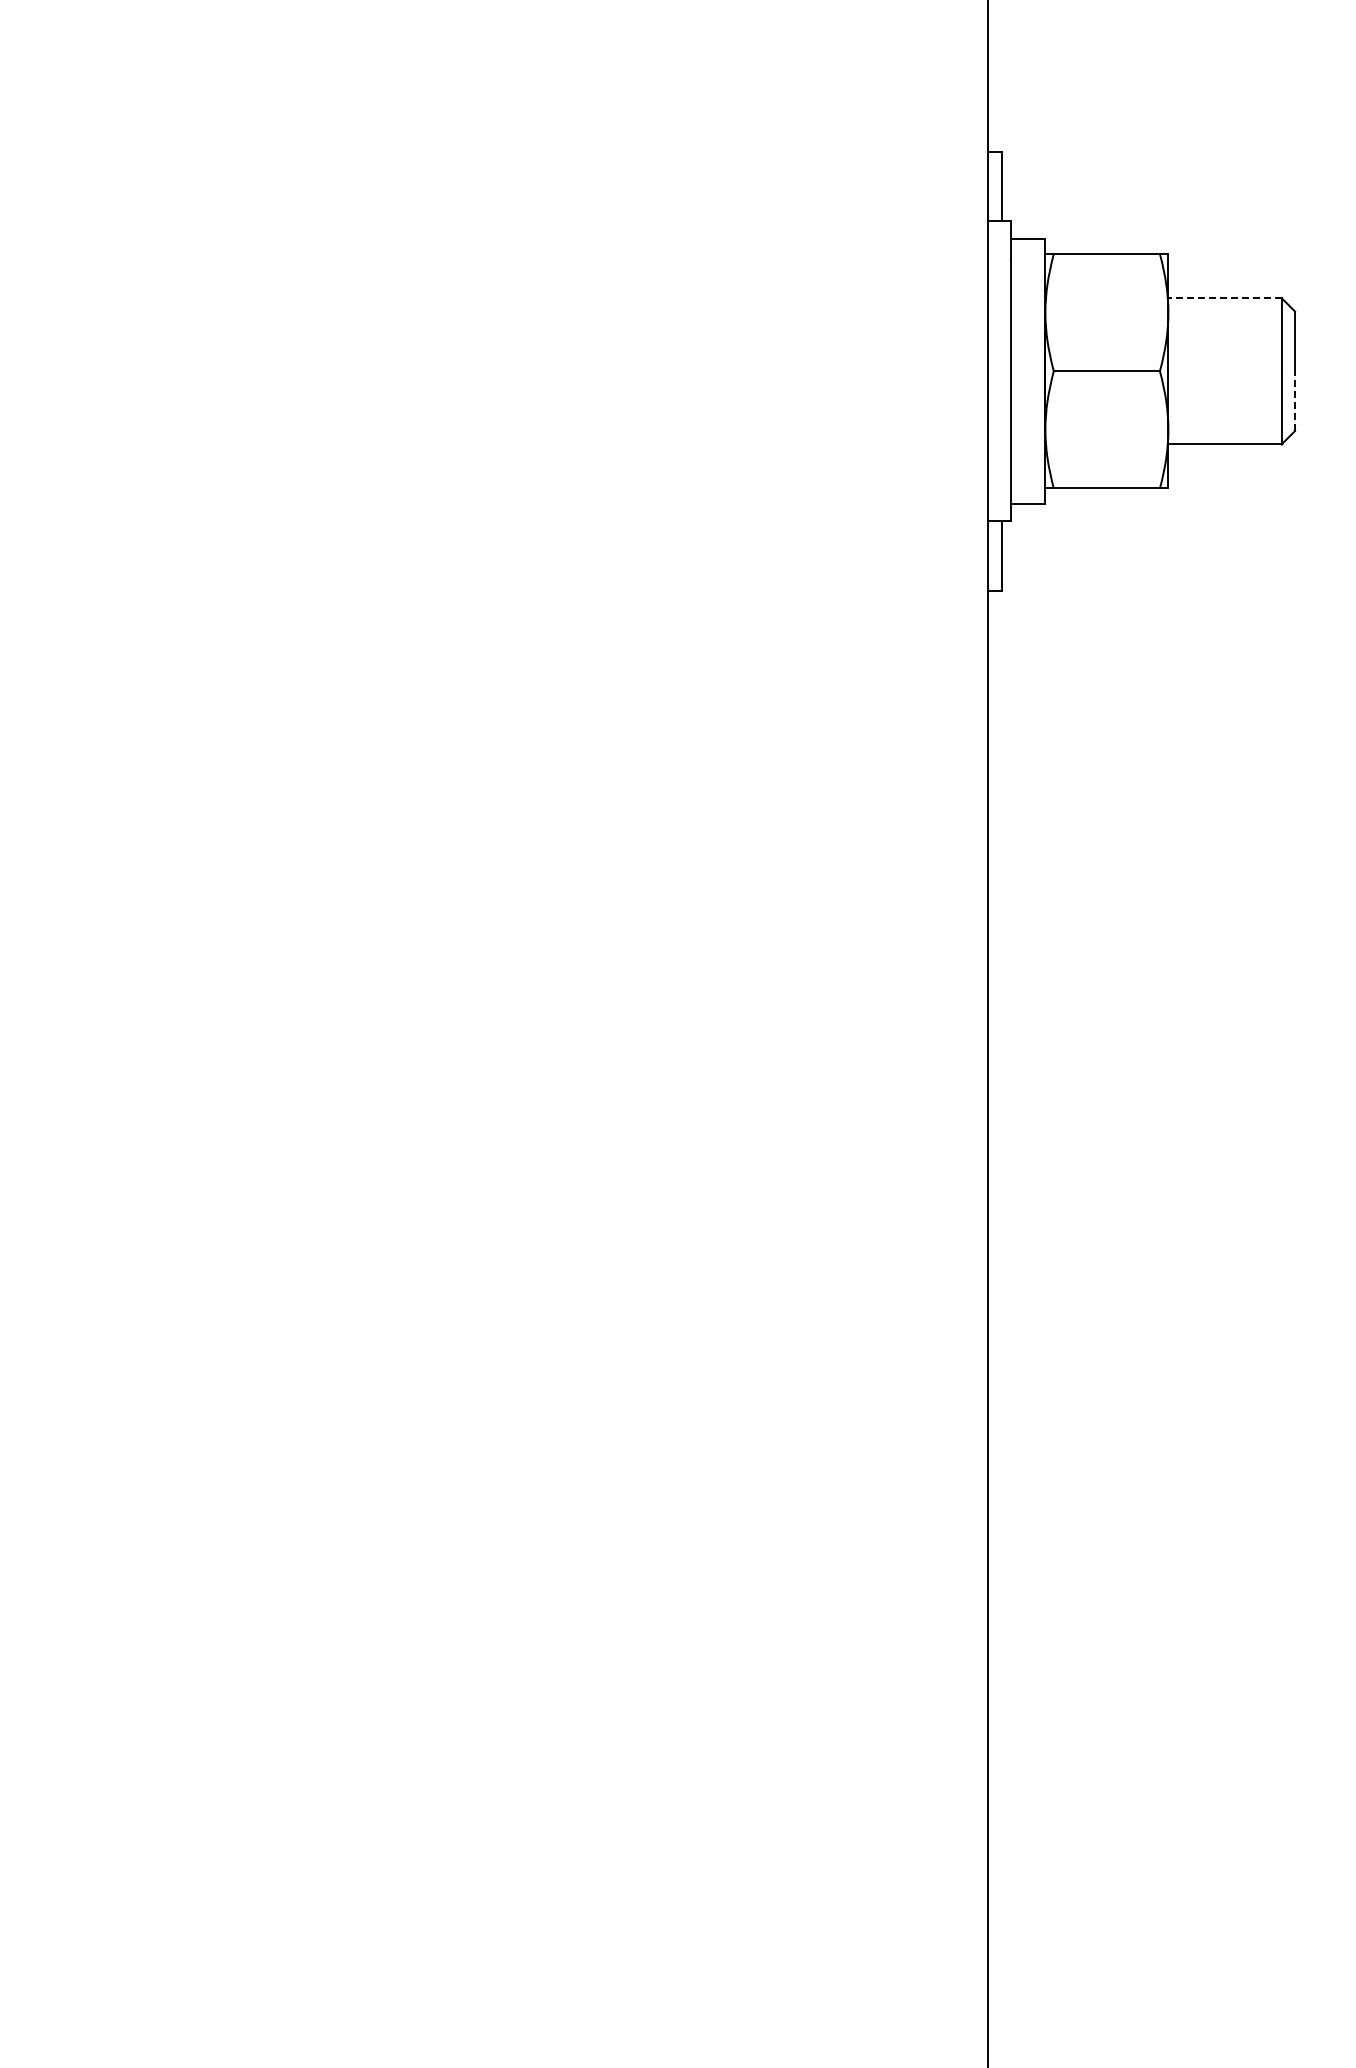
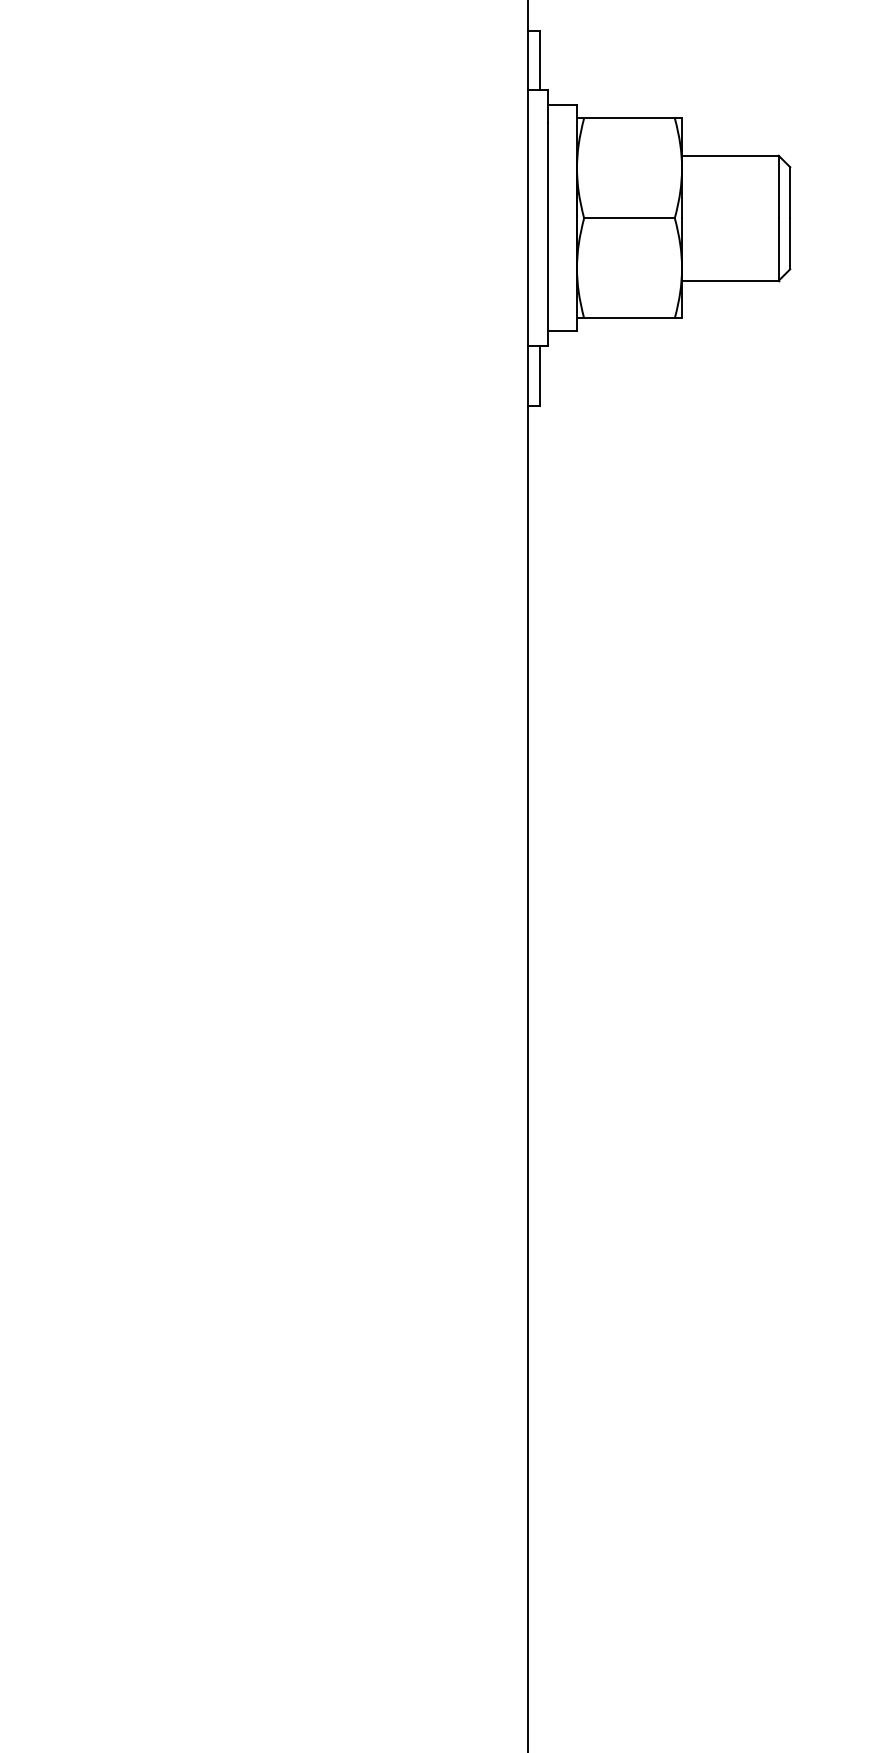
line: (1225, 298) -> (730, 156), dashed -> solid
line: (1295, 401) -> (790, 244), dashed -> solid

